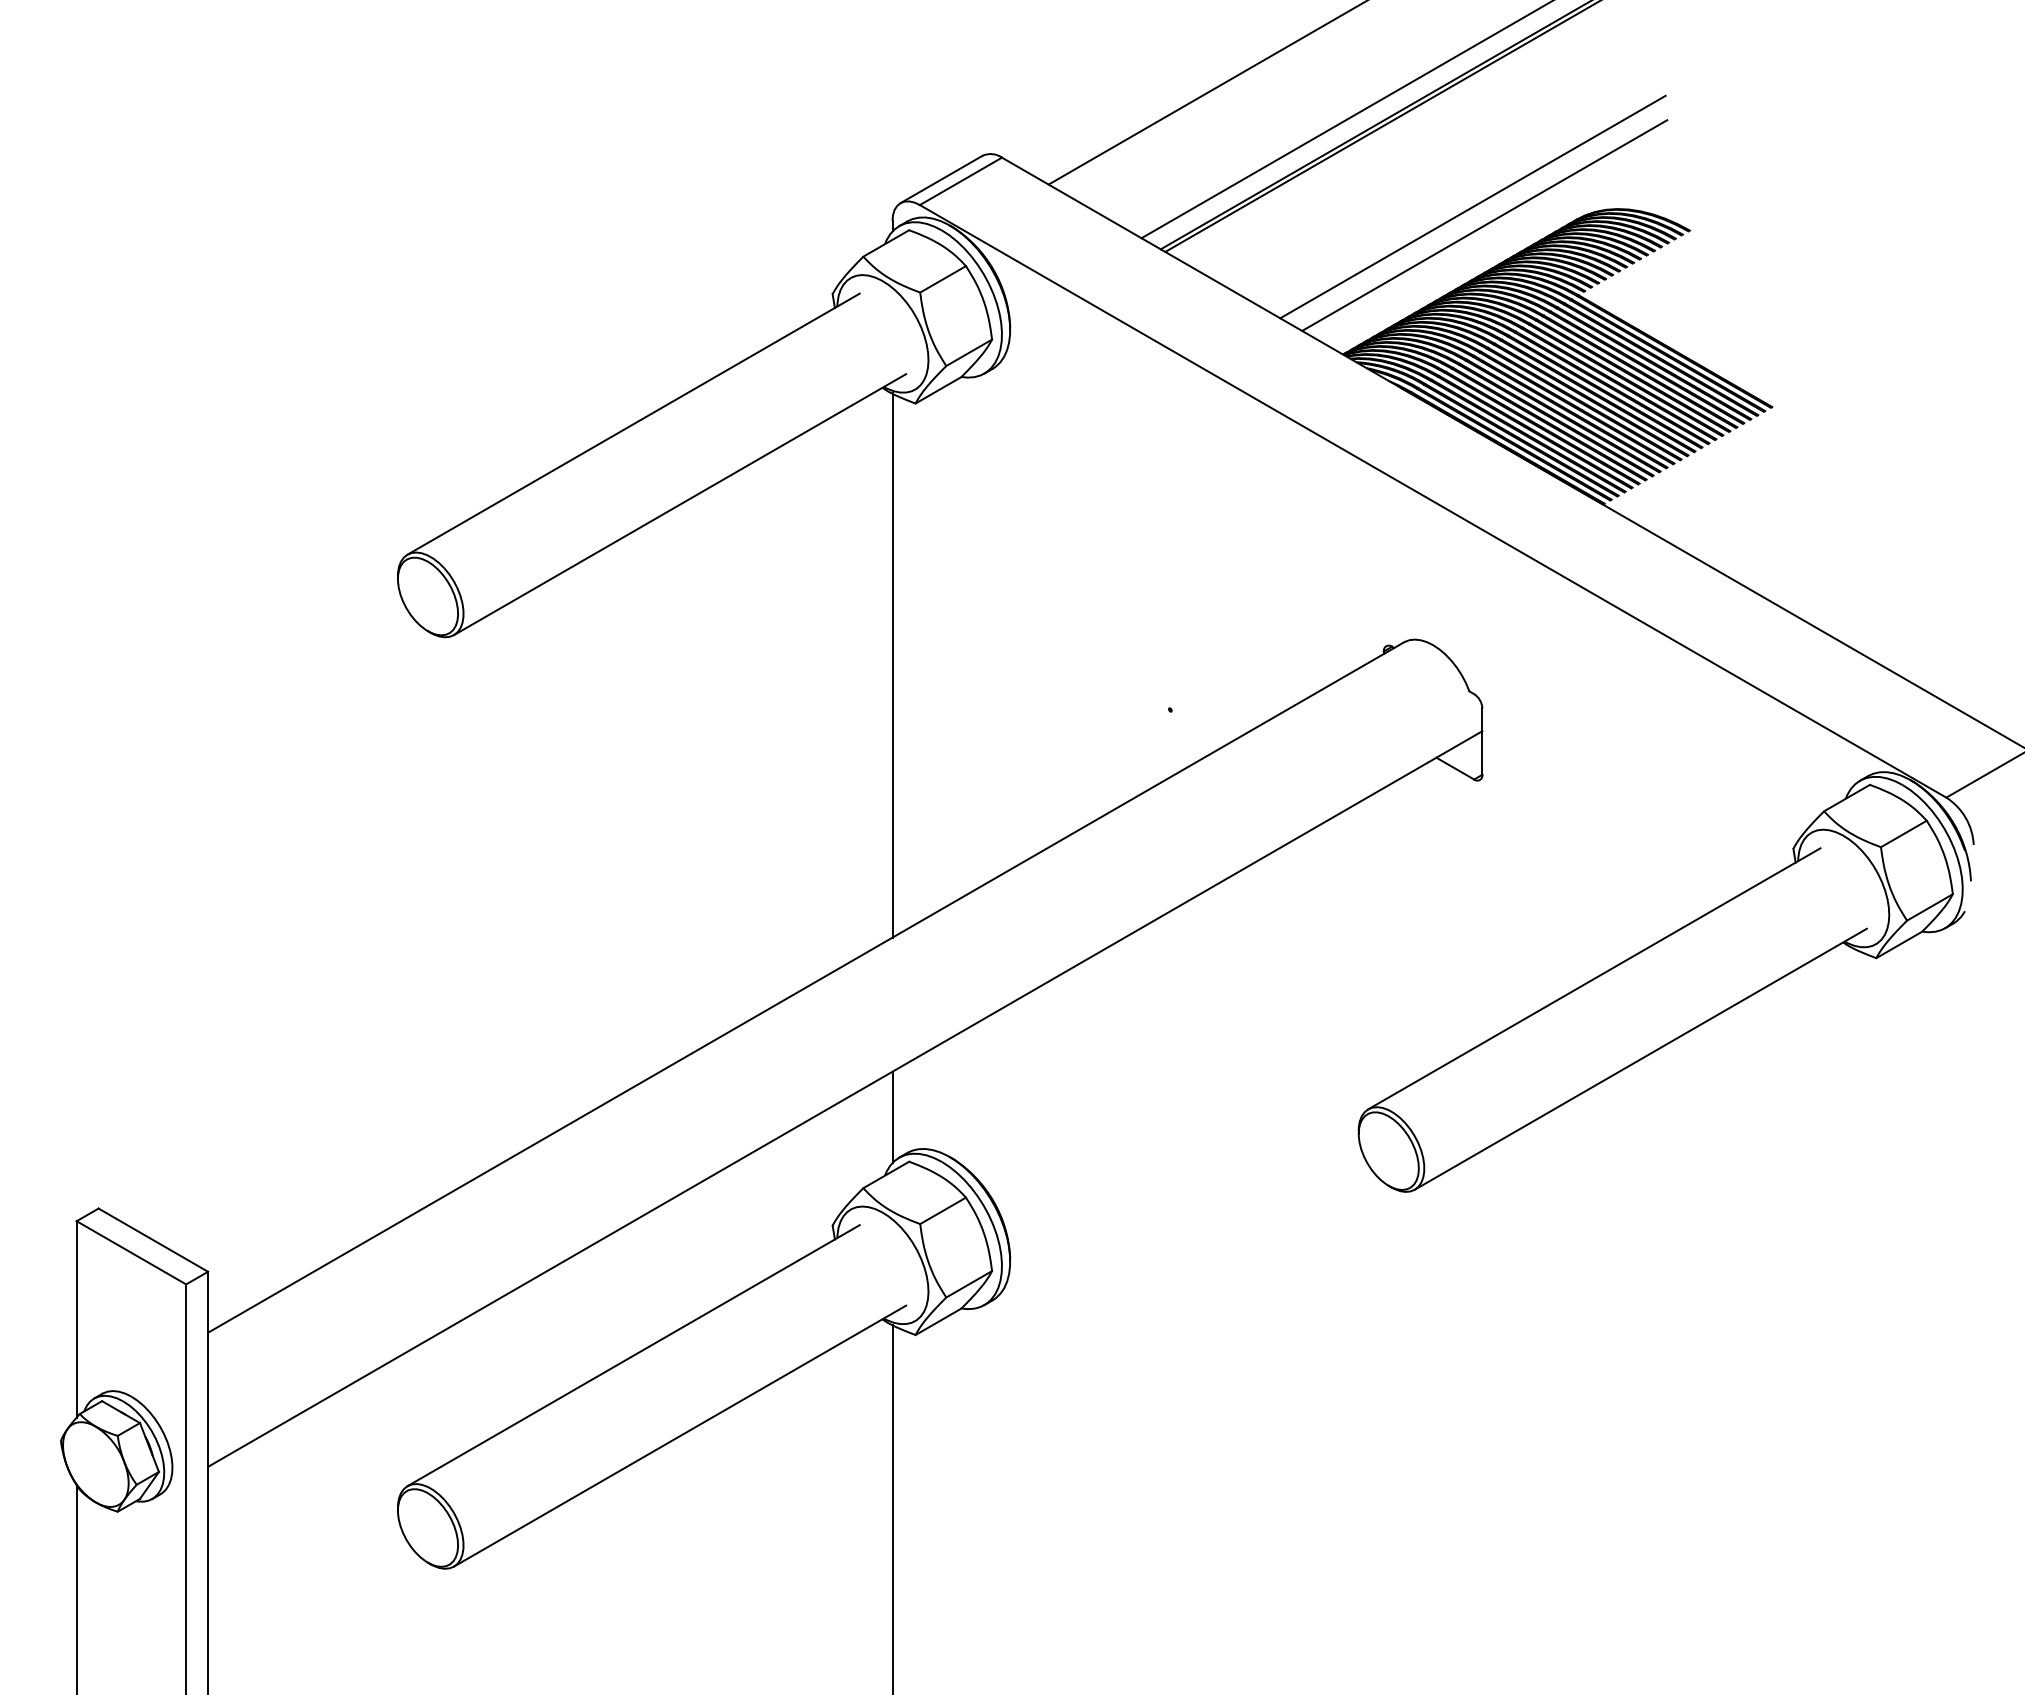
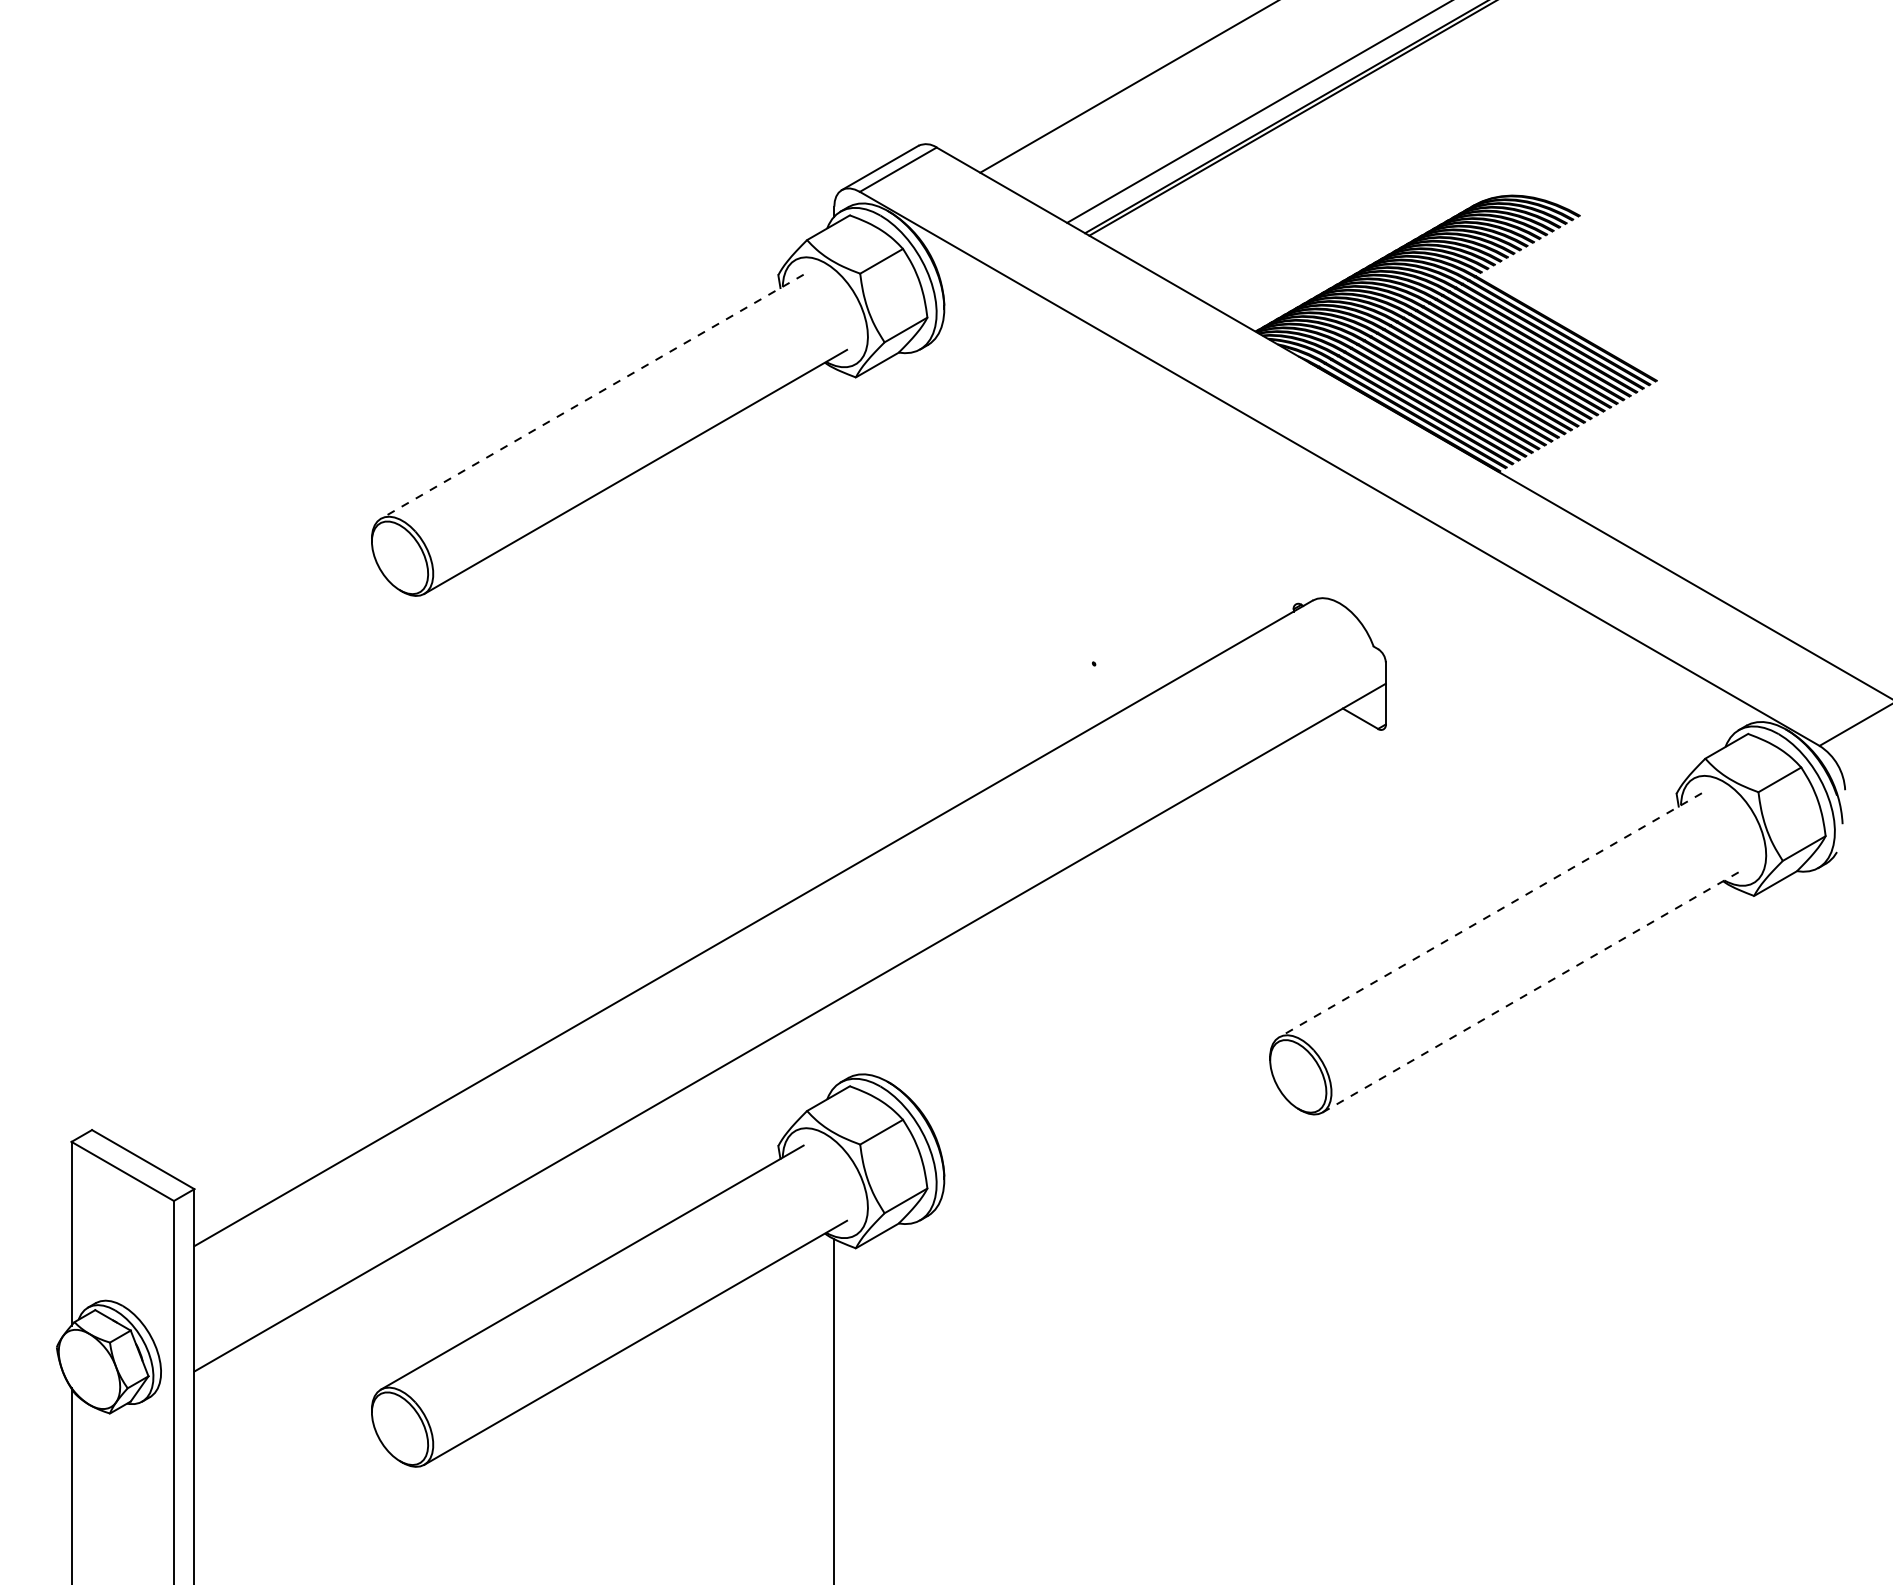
line: (1472, 206) -> (1376, 193), removed
line: (1484, 224) -> (1387, 210), removed
line: (632, 423) -> (591, 396), solid -> dashed
line: (892, 664) -> (834, 621), removed
line: (1594, 979) -> (1490, 915), solid -> dashed
line: (1641, 1059) -> (1534, 990), solid -> dashed
line: (892, 1117) -> (834, 1044), removed

